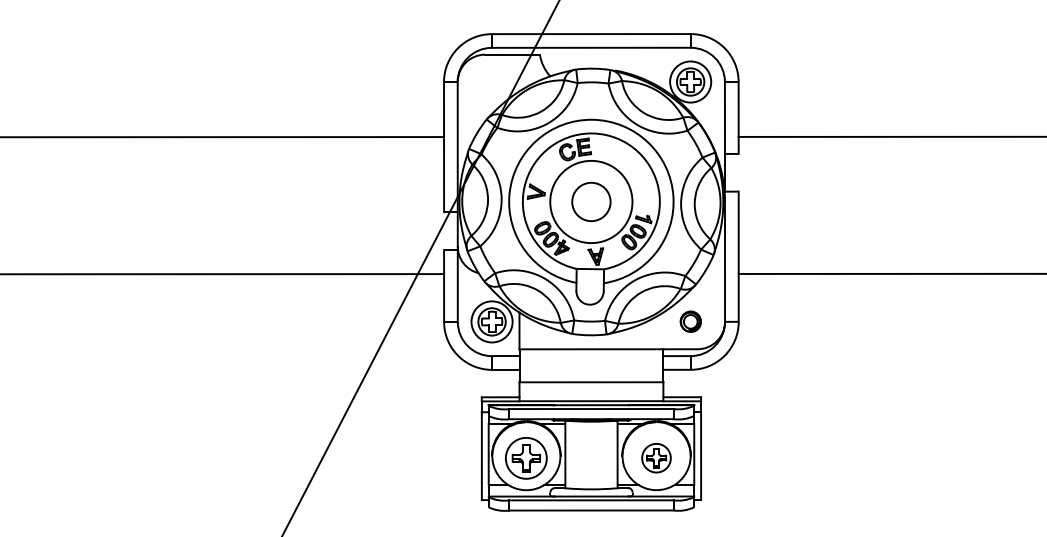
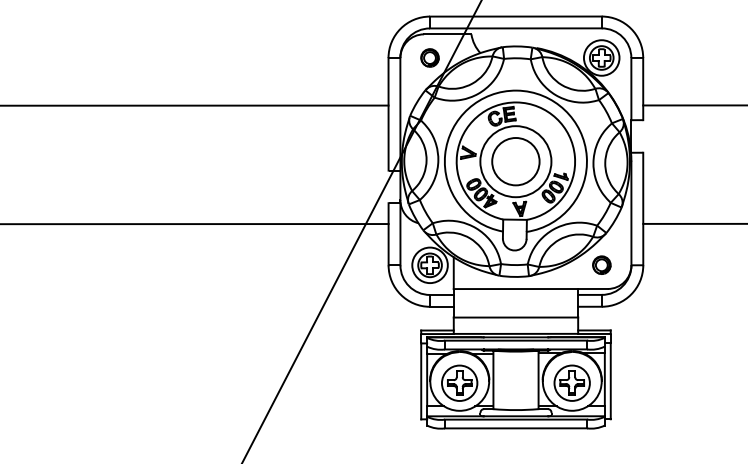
part: (491, 81) -> (429, 57), added
circle: (591, 201) -> (516, 161), size x1.43
part: (656, 457) -> (572, 382), size x1.43

